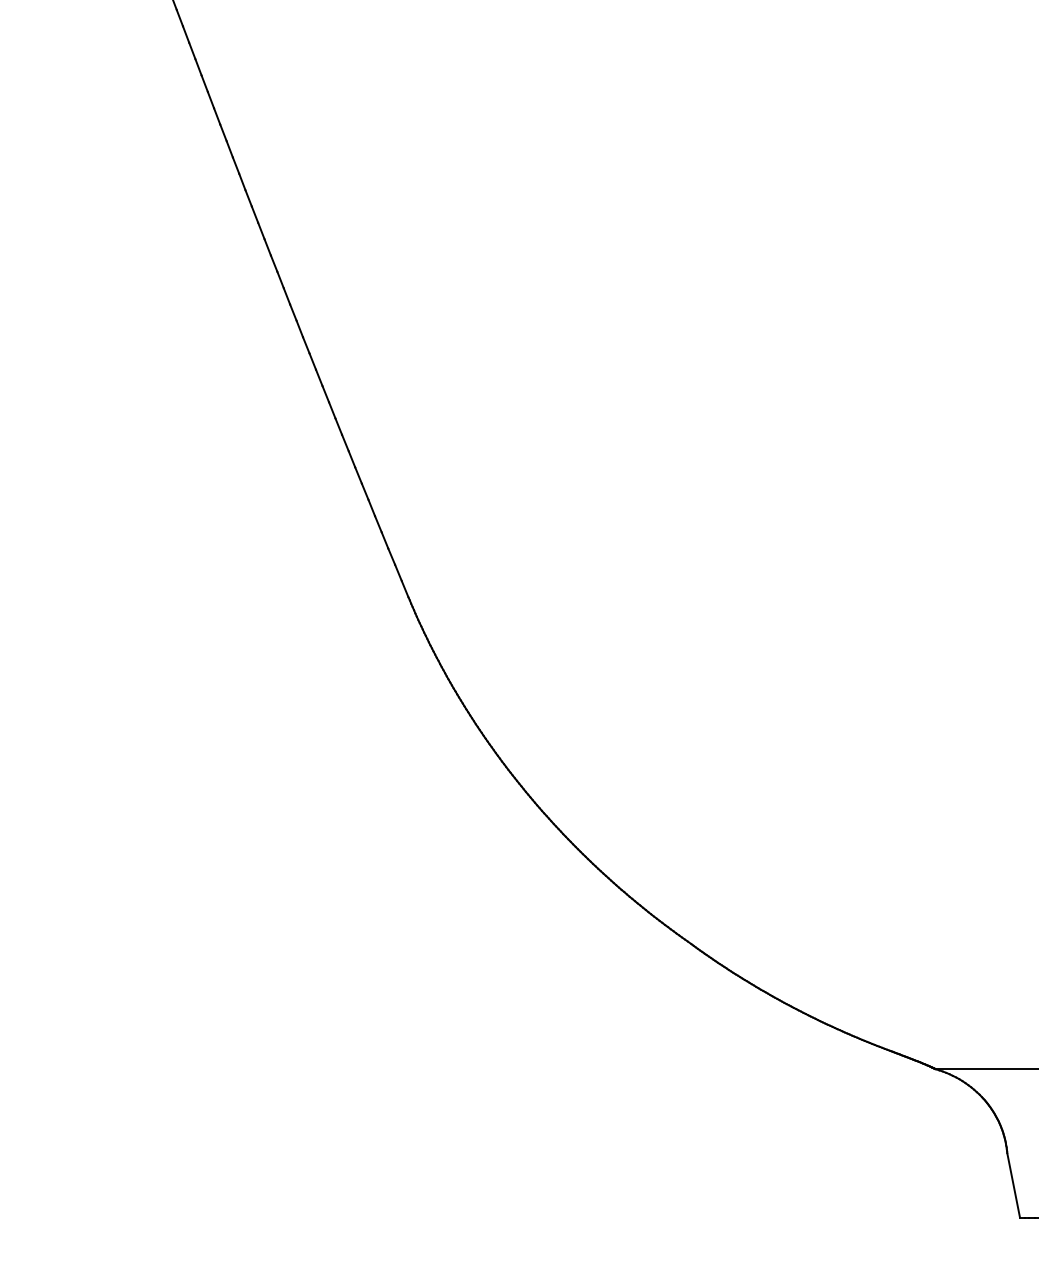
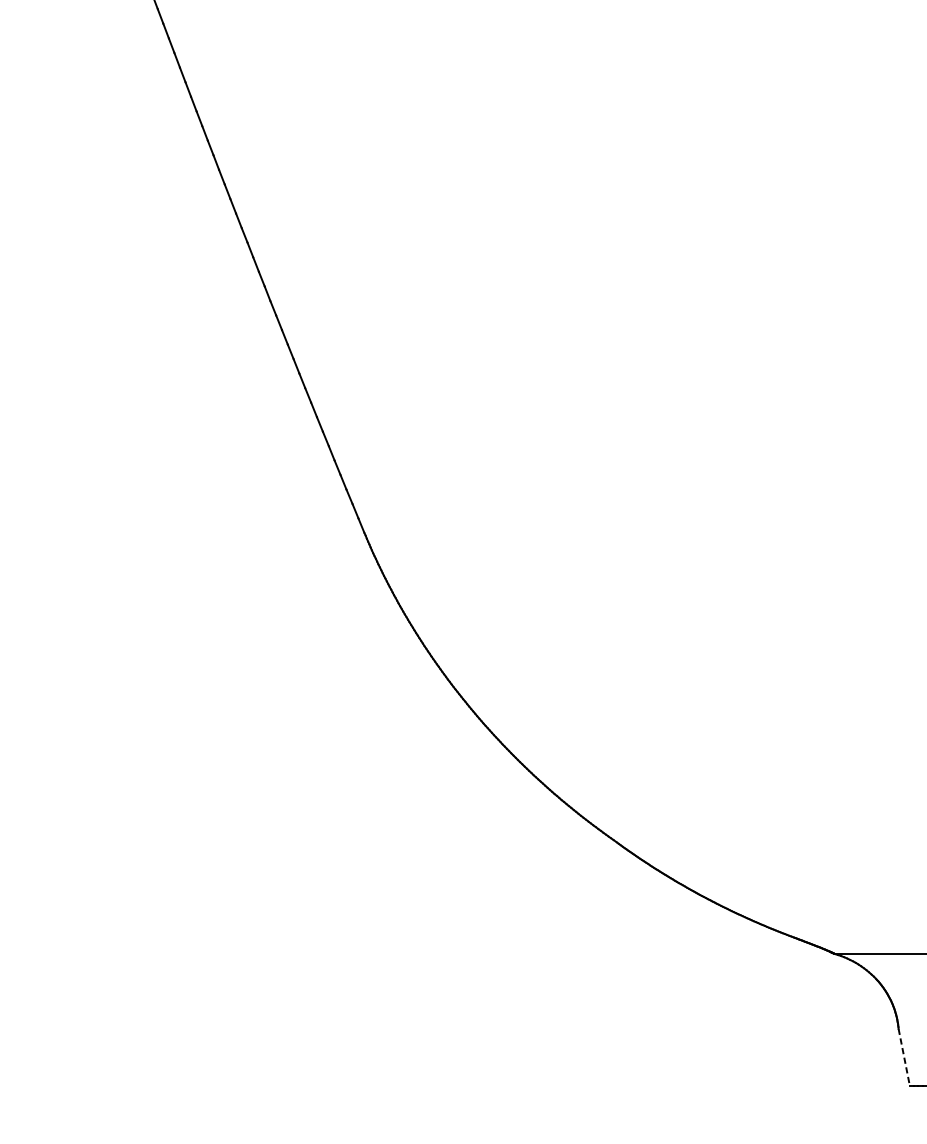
line: (1013, 1185) -> (904, 1057), solid -> dashed

